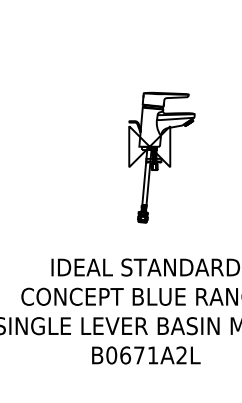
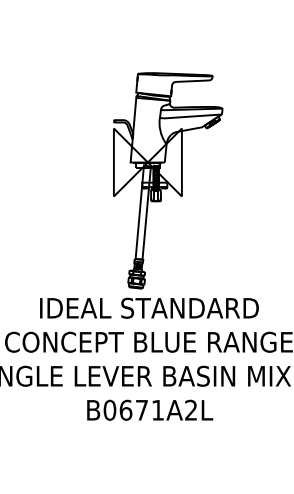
part: (162, 157) -> (168, 180), size x1.43

